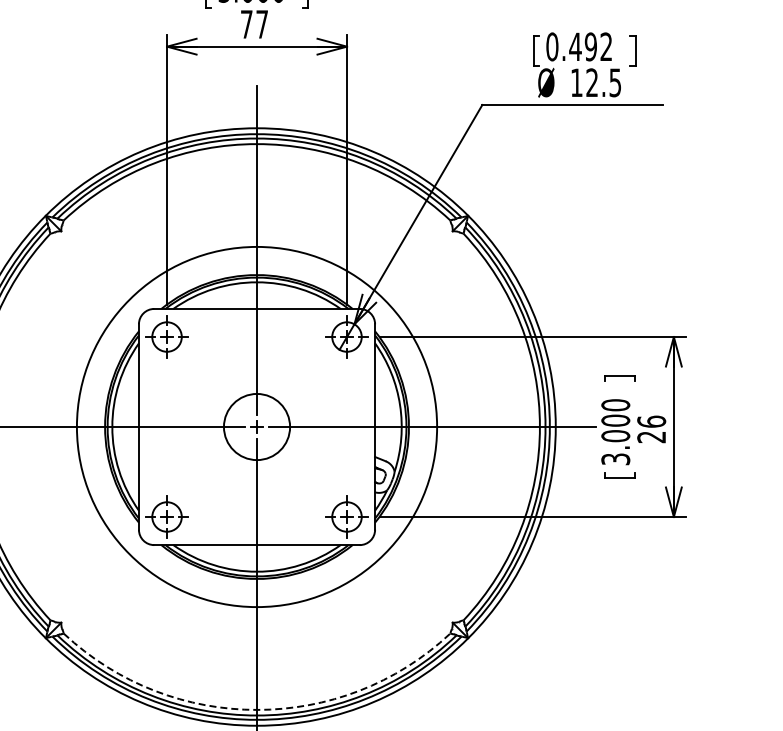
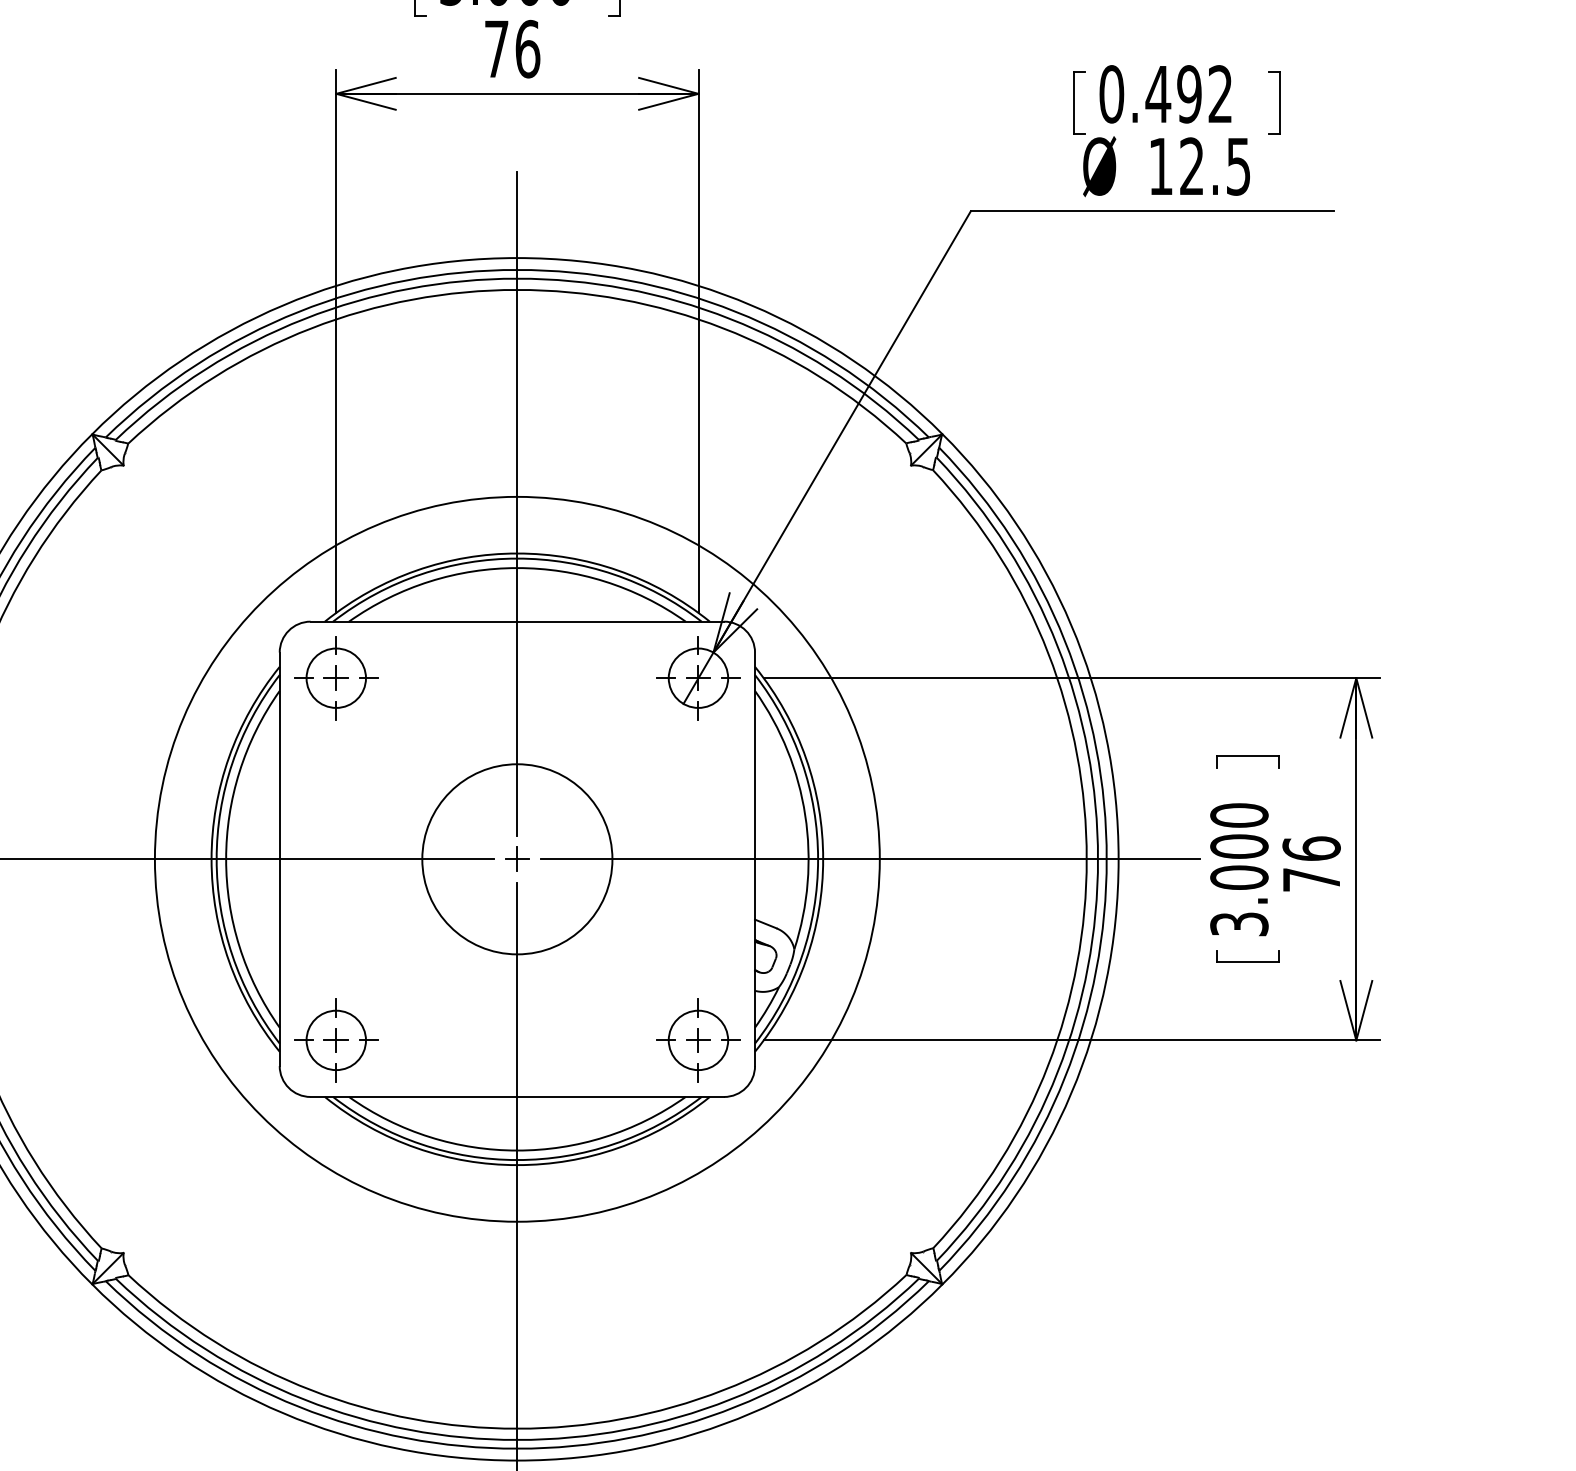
text: (262, 24) -> (528, 49), 77 -> 76
circle: (256, 426) -> (516, 858), size x1.43
text: (651, 437) -> (1311, 880), 26 -> 76
arc: (257, 709) -> (518, 1427), dashed -> solid

